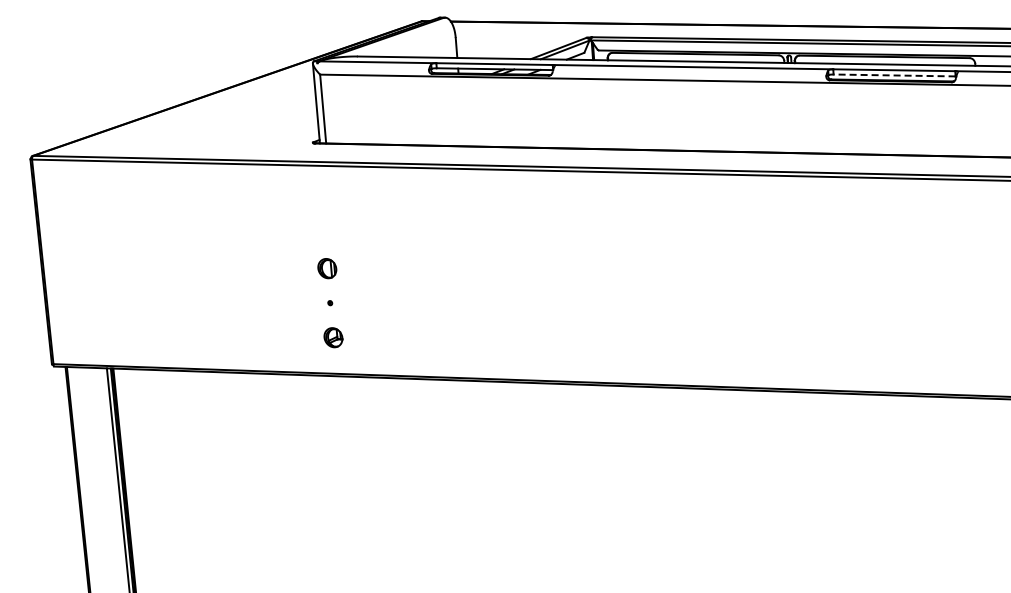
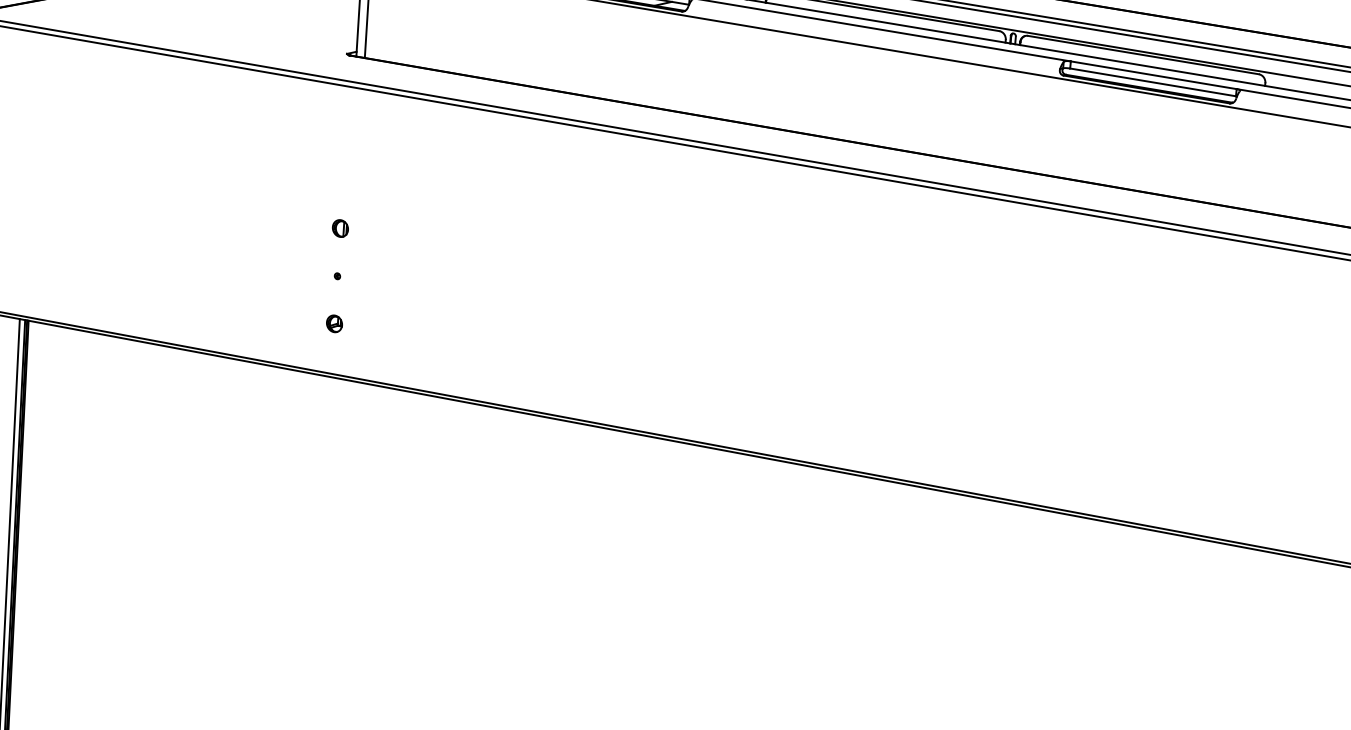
line: (894, 75) -> (1152, 82), dashed -> solid
part: (326, 268) -> (339, 228), size x0.62
part: (332, 337) -> (333, 323), size x0.62

